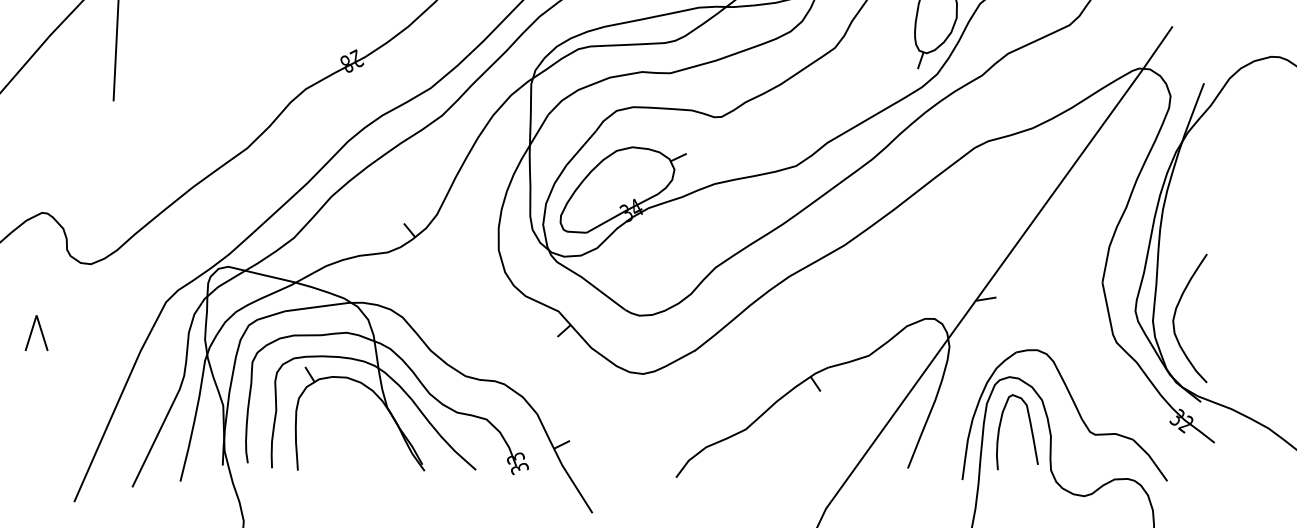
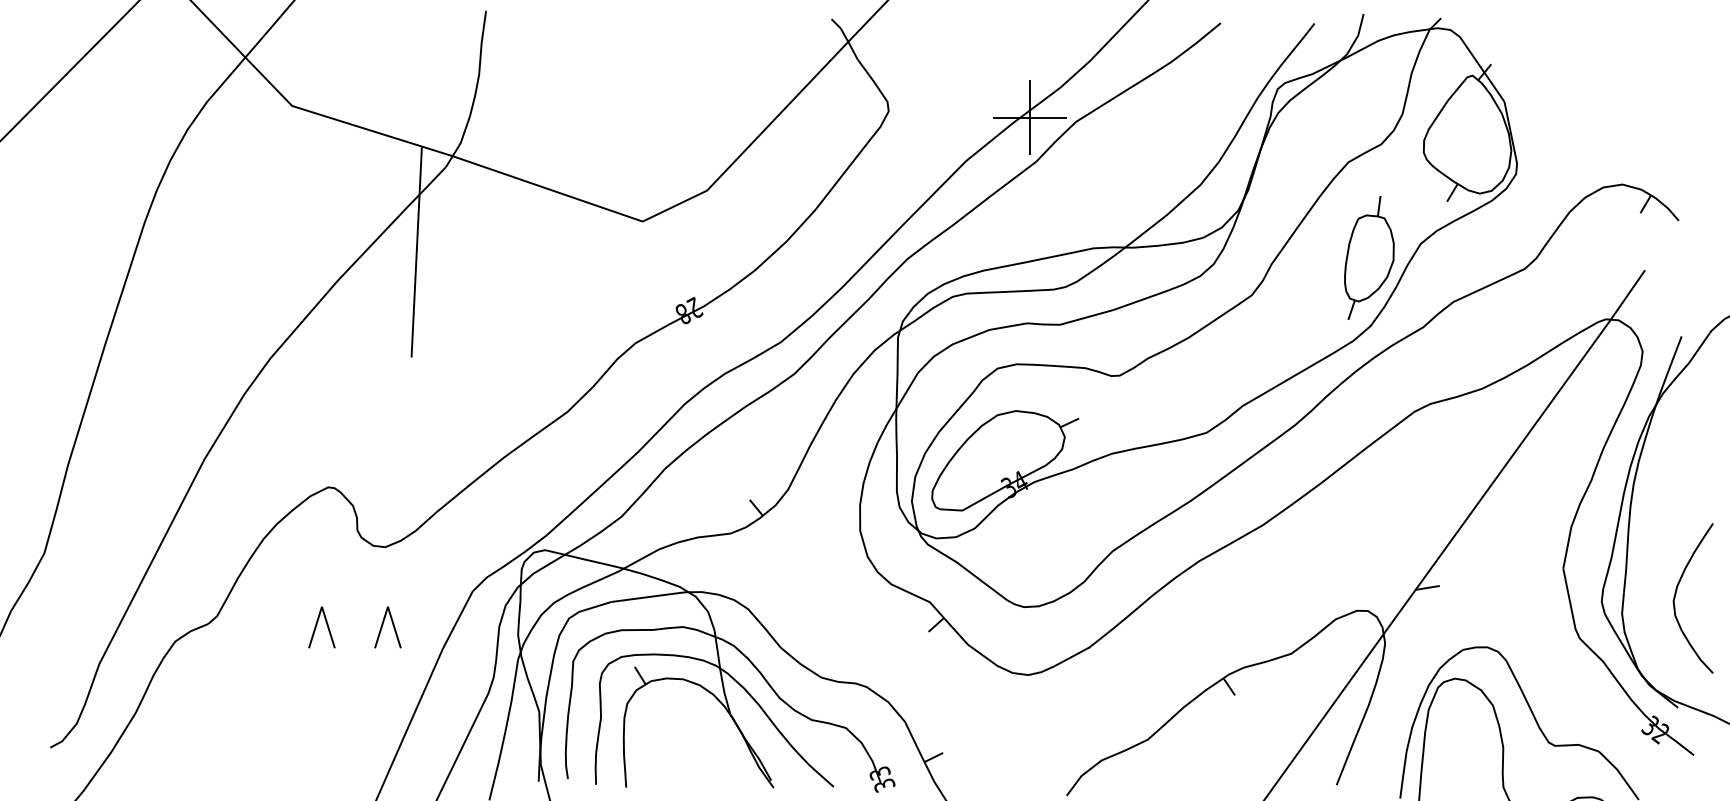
curve: (1175, 315) -> (1676, 594), moved
part: (92, 333) -> (387, 627), added
curve: (1030, 428) -> (1479, 738), removed

